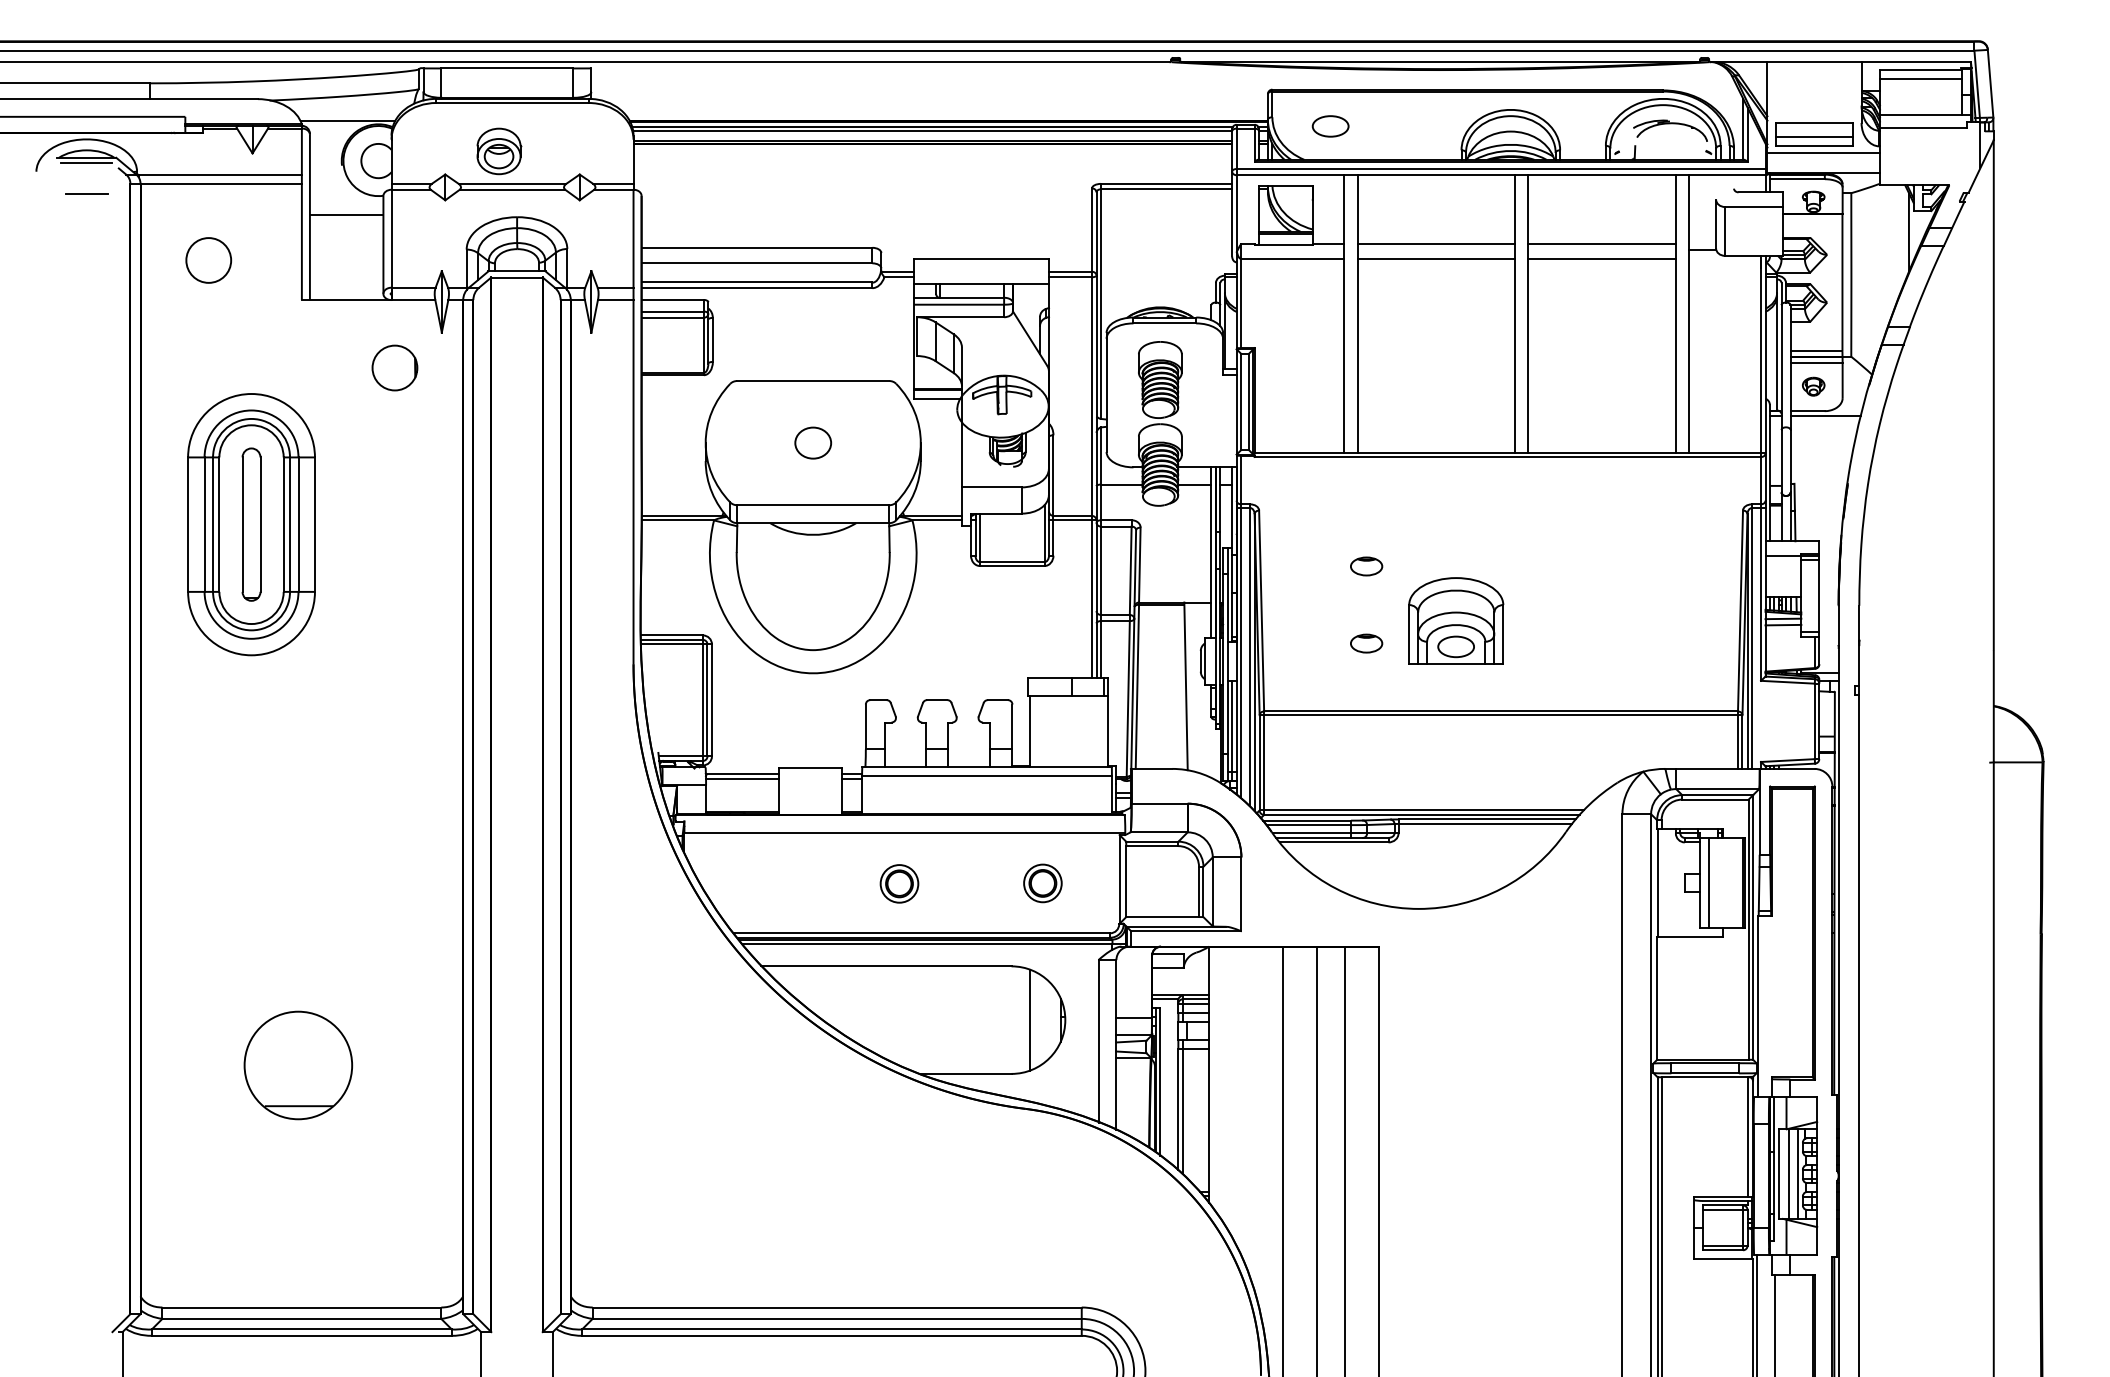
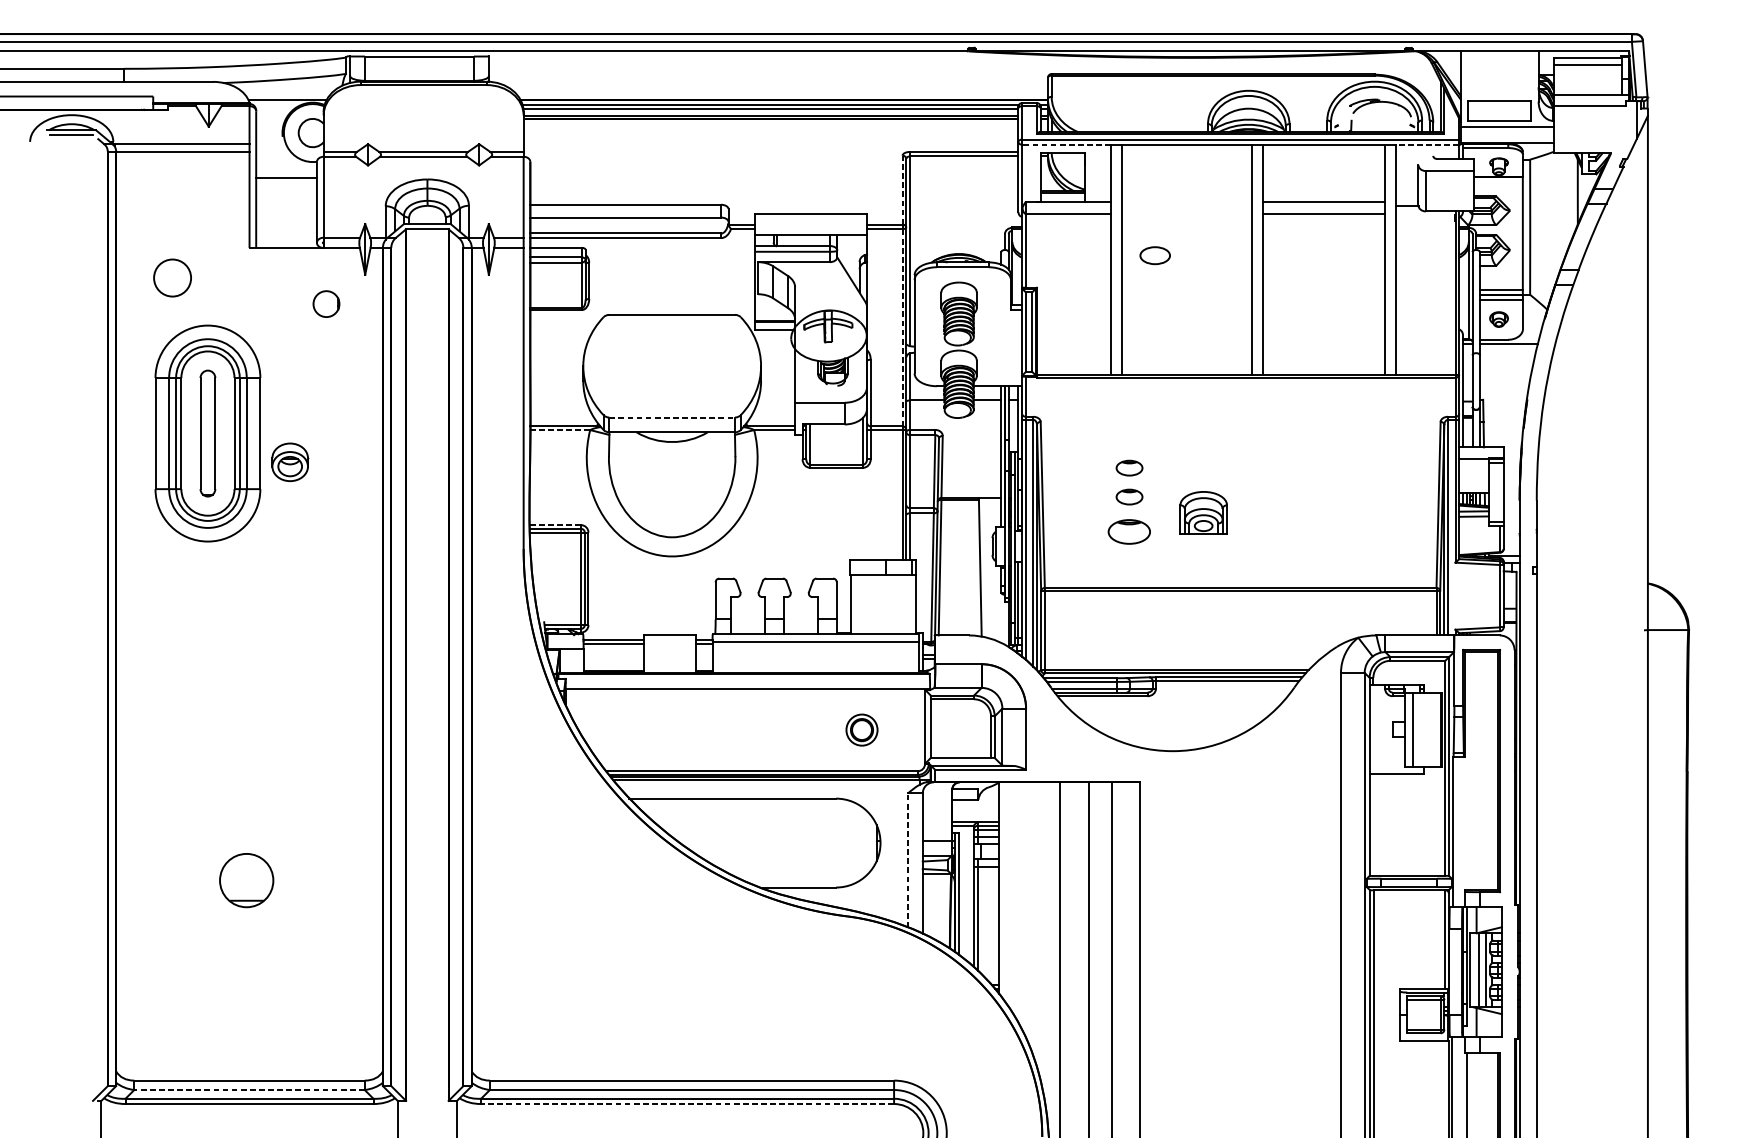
part: (1330, 126) -> (1155, 255), moved
line: (1814, 136) -> (1499, 112), removed
part: (499, 151) -> (290, 462), moved
line: (1290, 175) -> (1066, 145), solid -> dashed
line: (1726, 175) -> (1426, 145), solid -> dashed
line: (86, 194) -> (71, 160), removed
line: (1092, 230) -> (902, 190), solid -> dashed
line: (1435, 244) -> (1186, 202), removed
line: (1435, 258) -> (1186, 213), removed
circle: (208, 260) -> (172, 278), moved
part: (394, 367) -> (326, 303), size x0.7
line: (1092, 396) -> (902, 327), solid -> dashed
part: (813, 442) -> (672, 365), removed
line: (813, 505) -> (672, 417), solid -> dashed
line: (677, 520) -> (559, 430), solid -> dashed
part: (1366, 601) -> (1129, 497), added
part: (1456, 620) -> (1203, 512), size x0.6
line: (672, 635) -> (555, 525), solid -> dashed
part: (1366, 643) -> (1129, 531), size x1.6
part: (899, 883) -> (743, 730), removed
line: (1030, 1019) -> (851, 842), removed
line: (1098, 1040) -> (907, 859), solid -> dashed
part: (298, 1065) -> (246, 880), size x0.6
line: (301, 1318) -> (249, 1089), solid -> dashed
line: (831, 1335) -> (687, 1103), solid -> dashed

